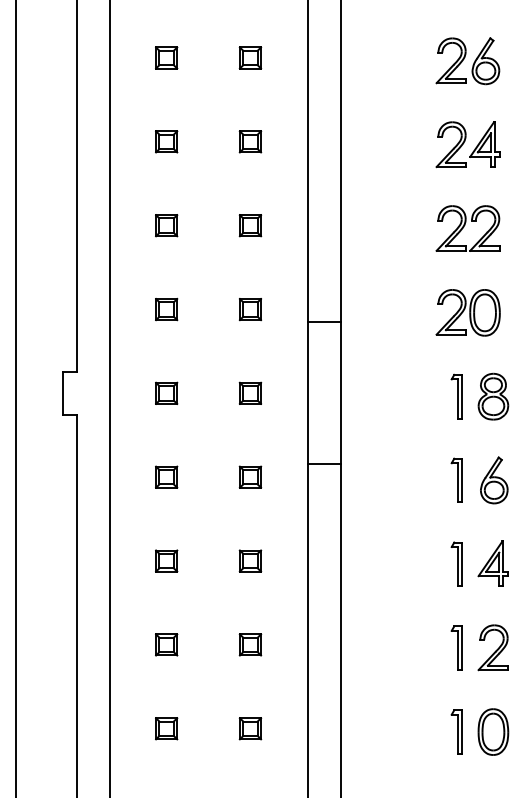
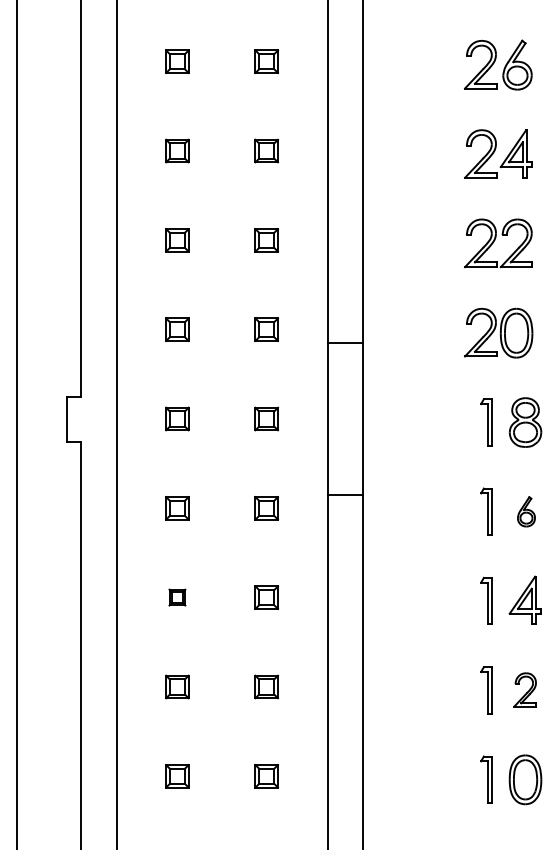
part: (494, 480) -> (526, 511), size x0.6
part: (166, 560) -> (177, 597), size x0.7
part: (492, 647) -> (524, 689), size x0.7

